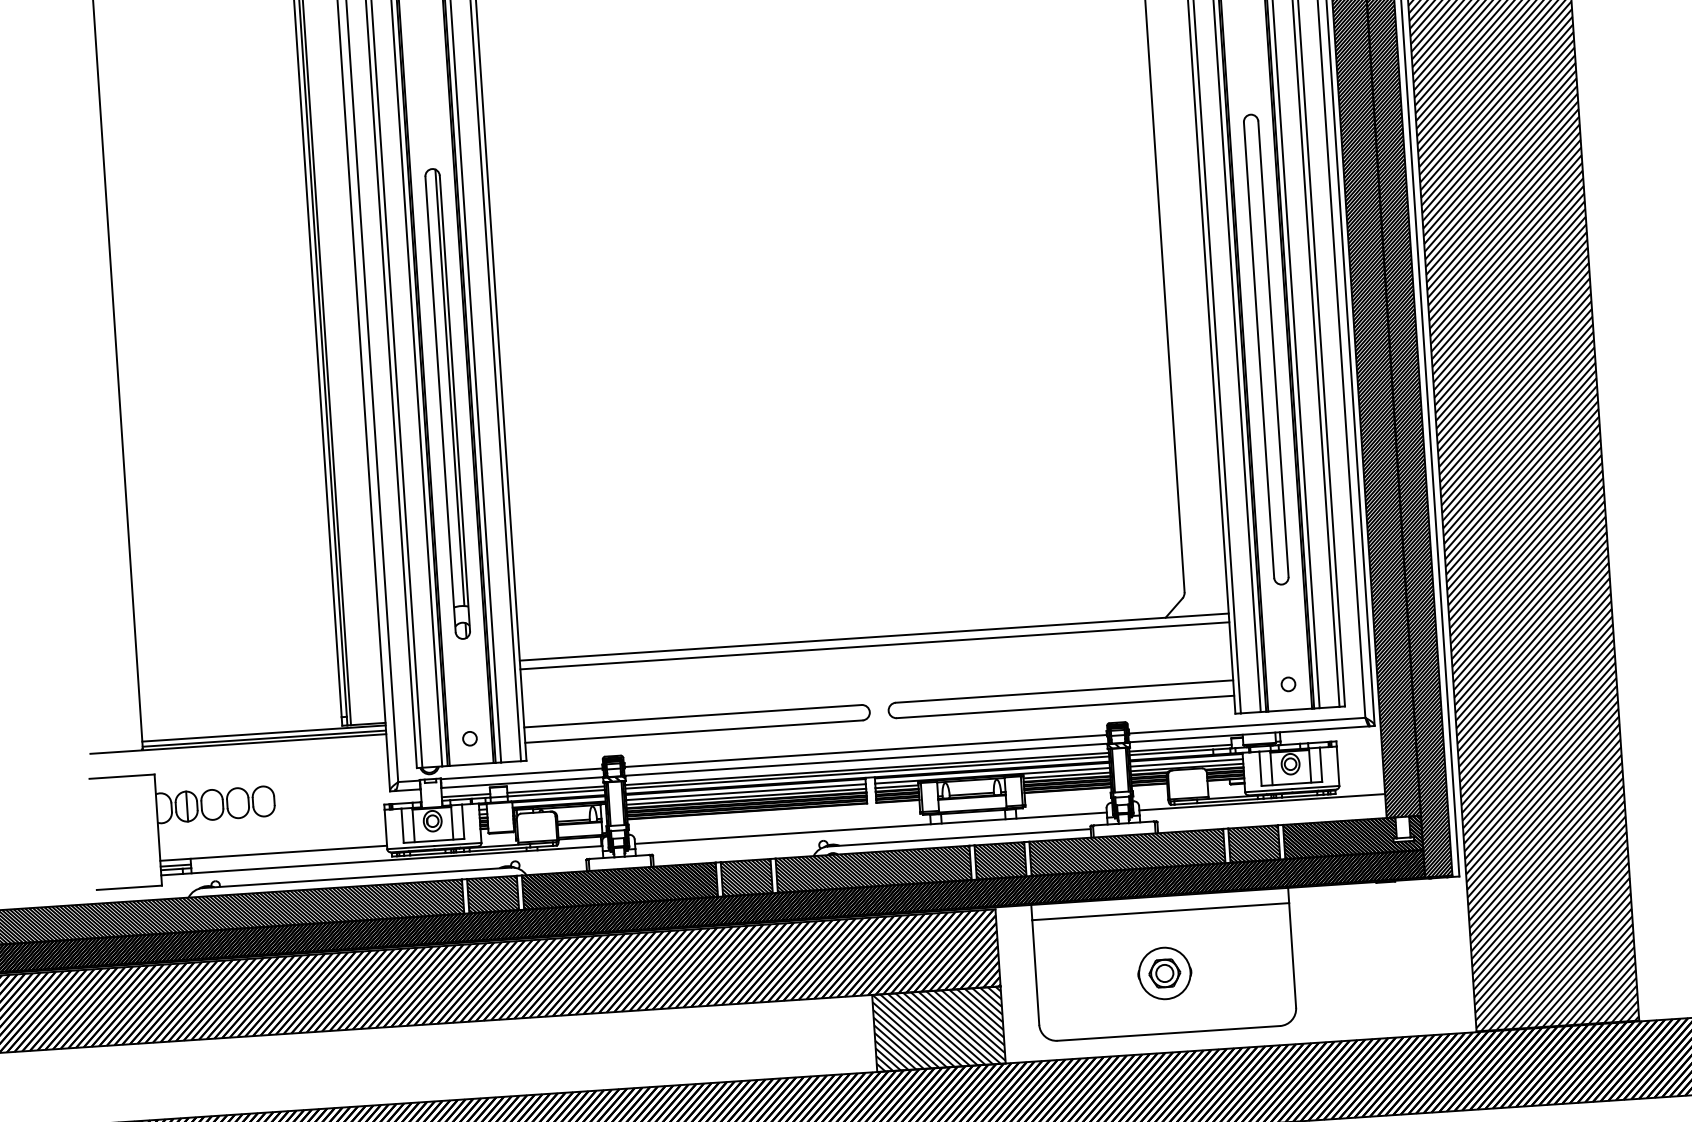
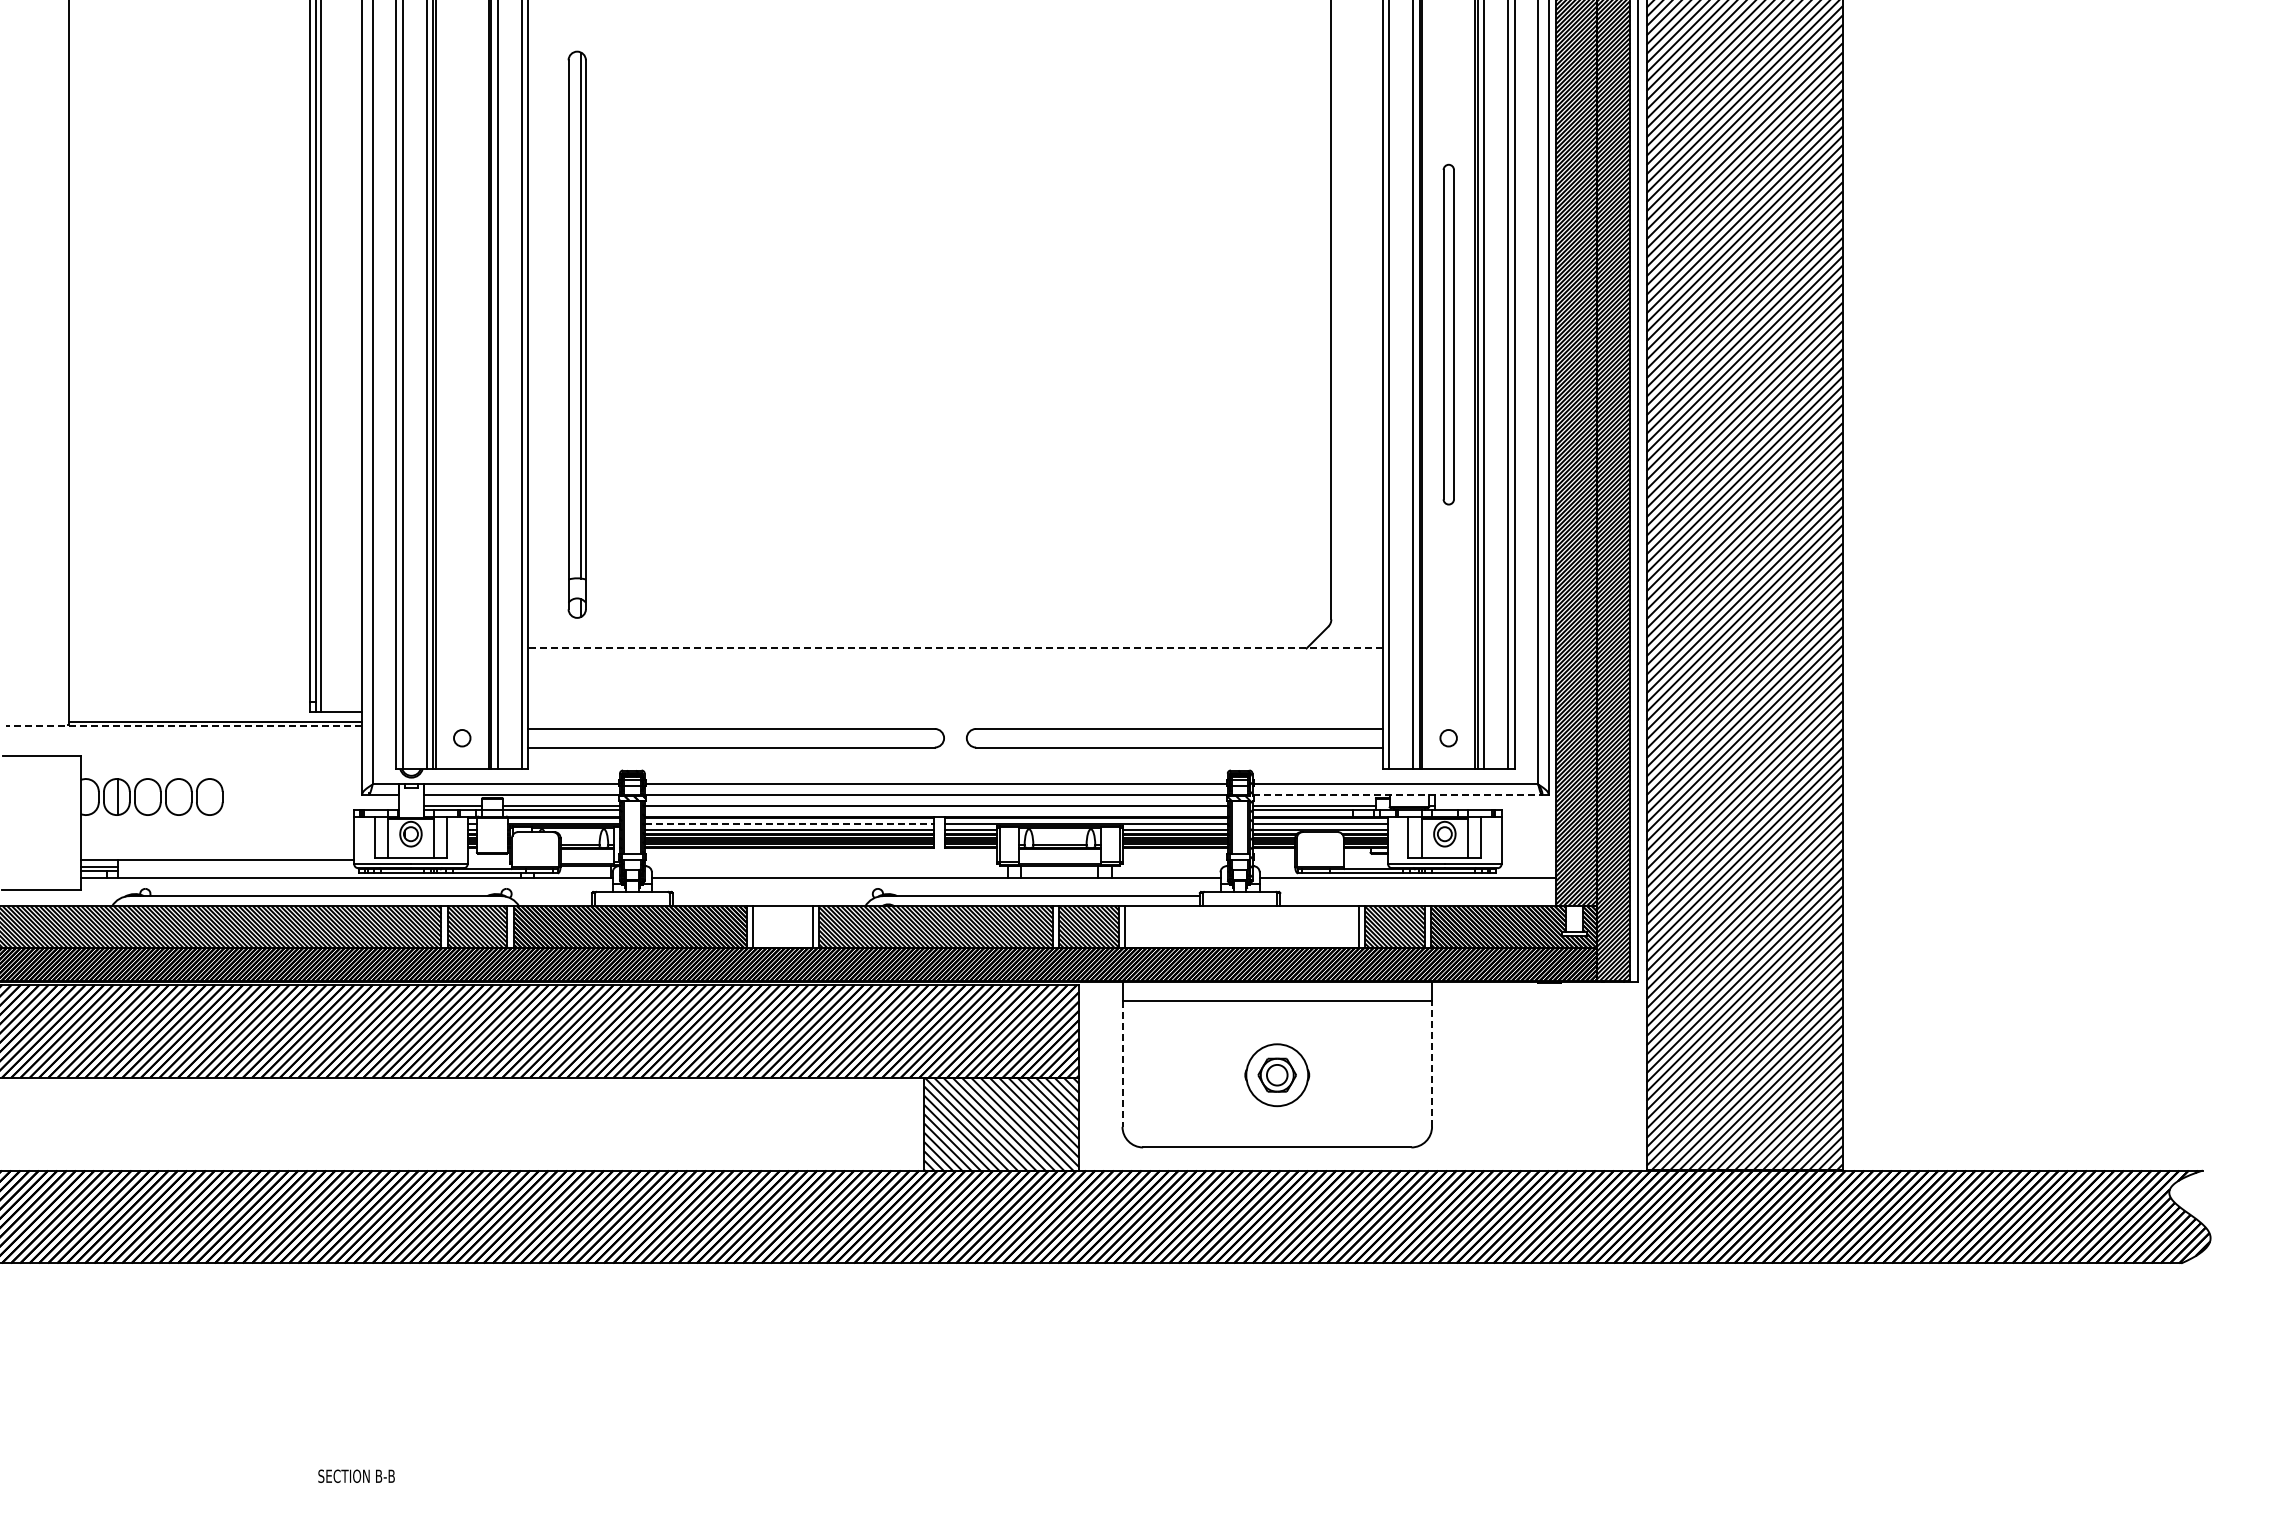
part: (1266, 349) -> (1448, 334), size x0.6
part: (447, 403) -> (576, 334), moved
line: (873, 637) -> (954, 648), solid -> dashed
line: (874, 646) -> (955, 659), removed
line: (263, 733) -> (215, 715), removed
line: (1249, 733) -> (1397, 794), solid -> dashed
line: (238, 744) -> (183, 726), solid -> dashed
line: (866, 772) -> (935, 810), removed
line: (746, 792) -> (789, 824), solid -> dashed
hatch: (1126, 852) -> (1241, 926), removed
hatch: (746, 877) -> (783, 926), removed
line: (1292, 955) -> (1432, 1063), solid -> dashed
line: (1035, 973) -> (1122, 1064), solid -> dashed

